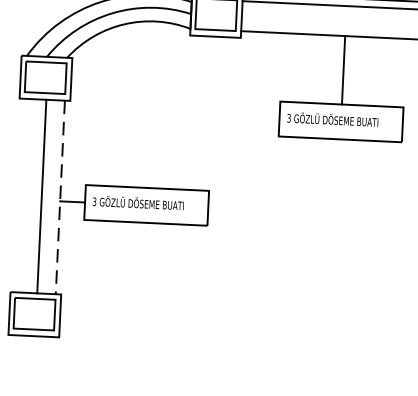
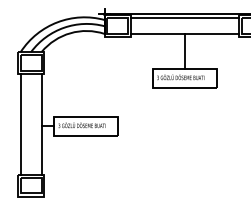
line: (40, 196) -> (20, 124), moved
line: (60, 197) -> (41, 124), dashed -> solid

